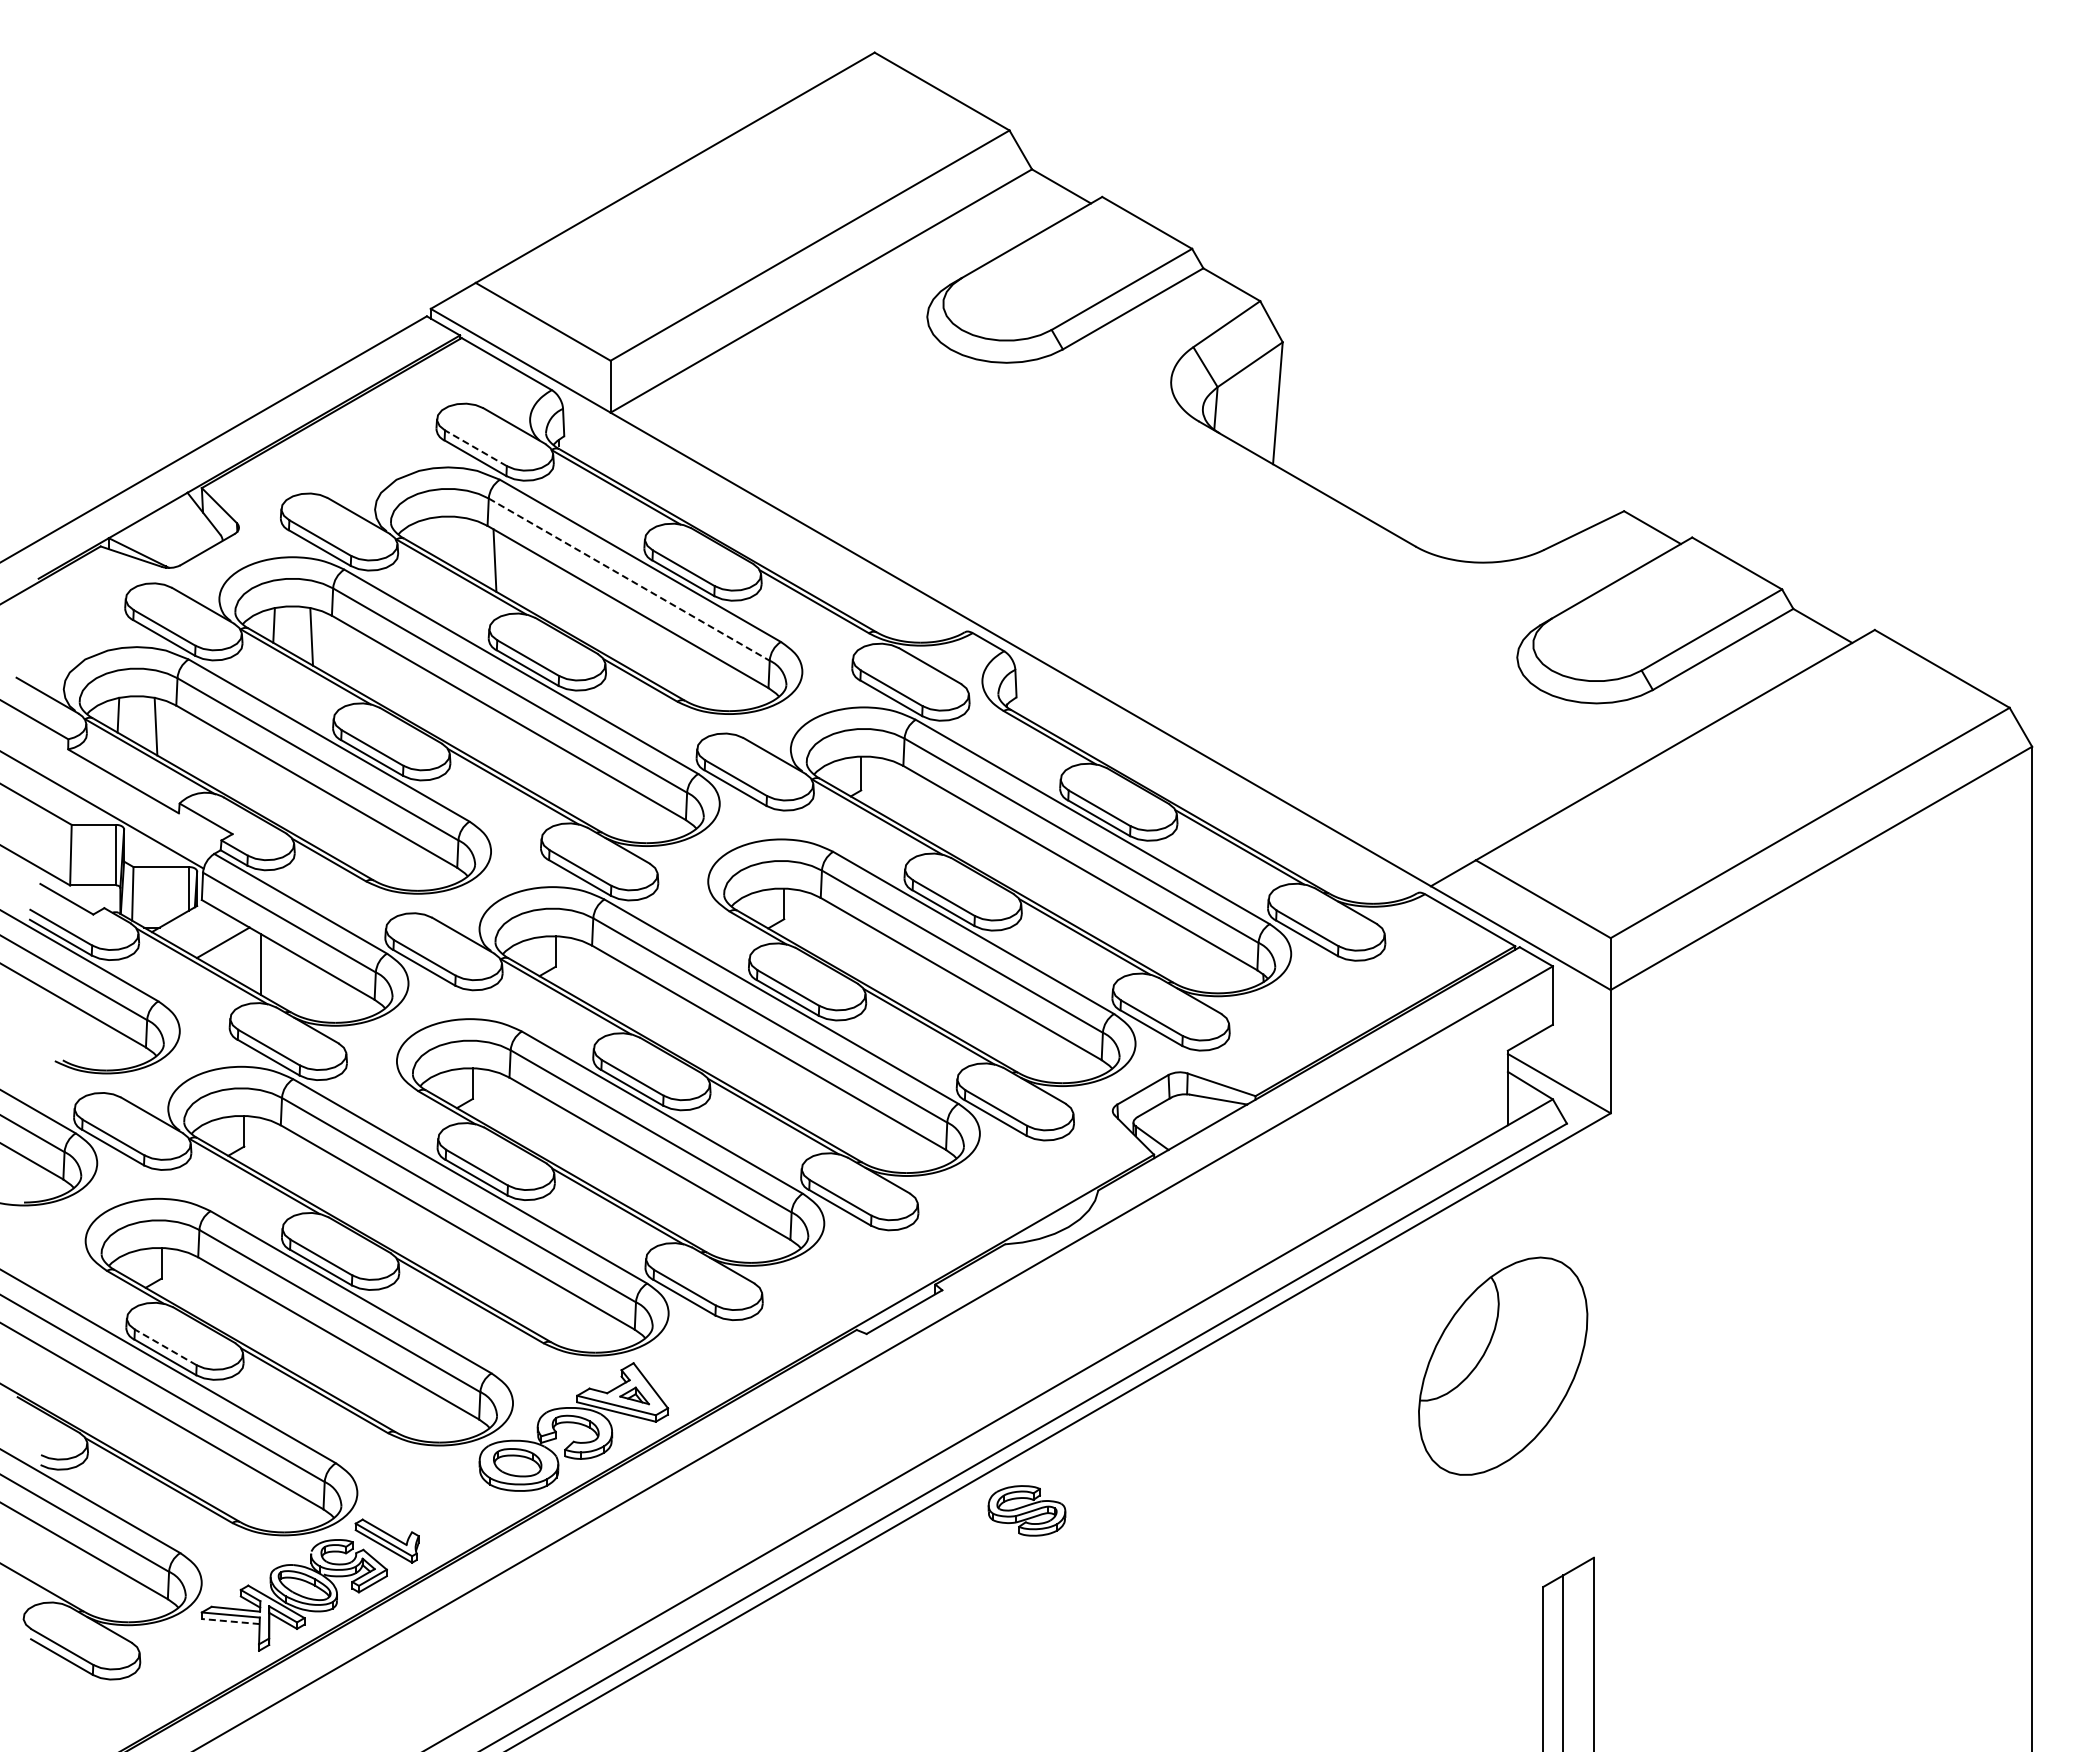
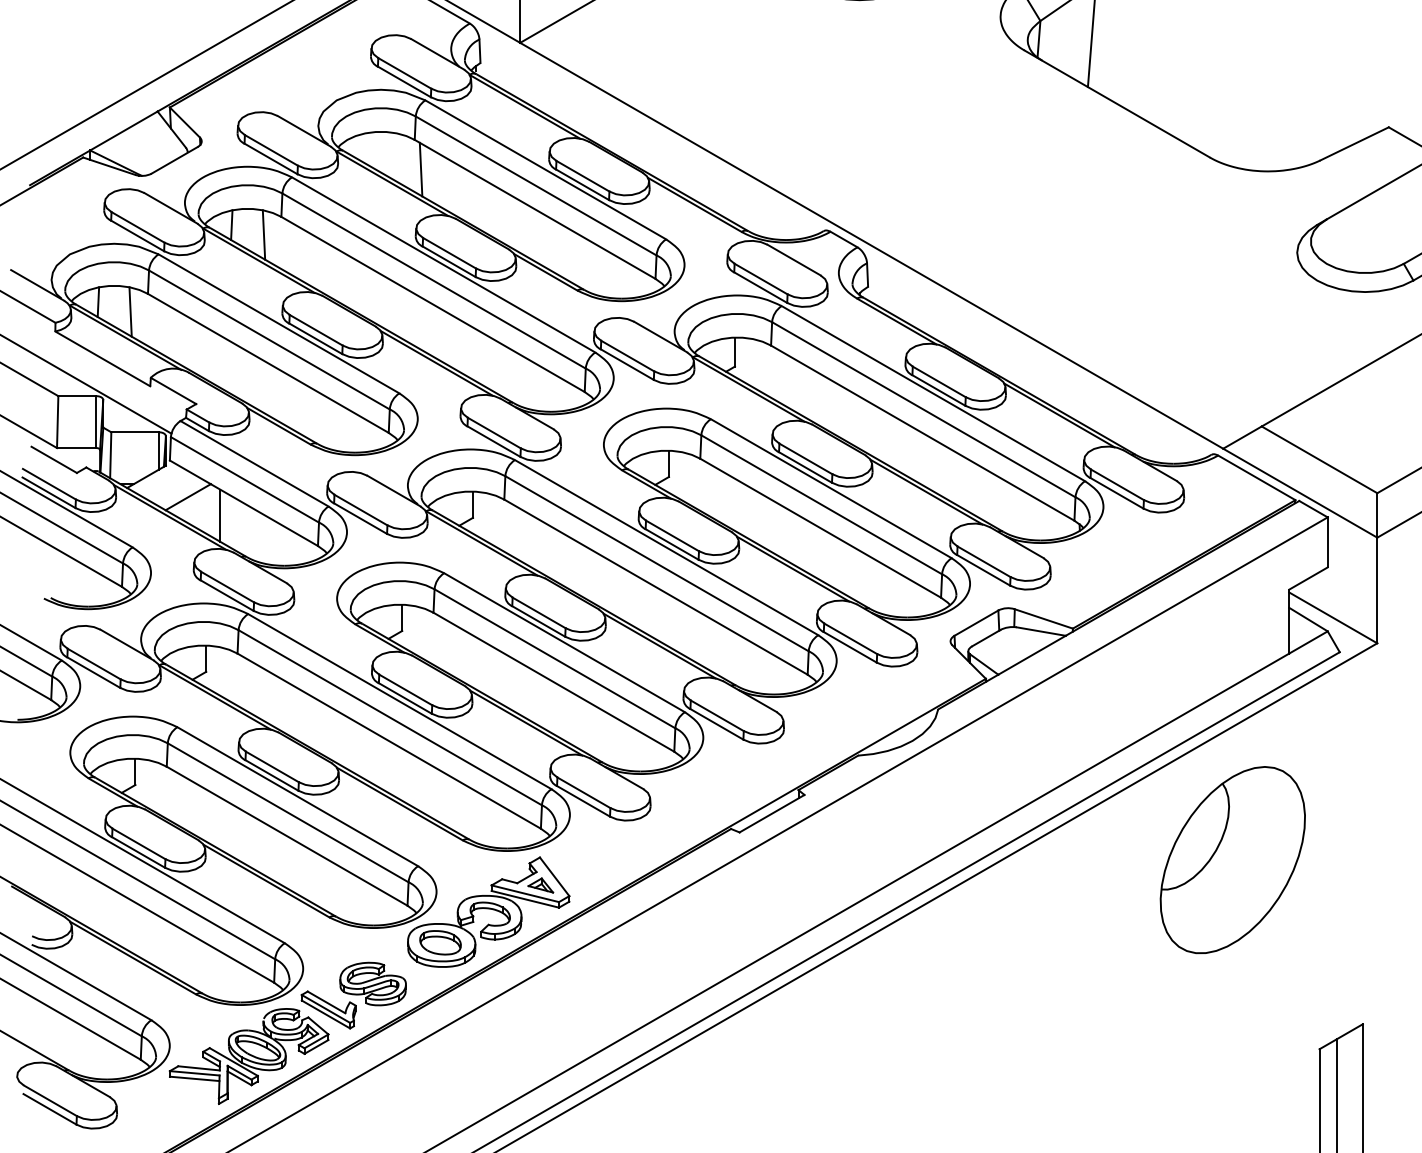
line: (475, 448) -> (404, 73), dashed -> solid
line: (629, 579) -> (536, 185), dashed -> solid
line: (165, 1347) -> (138, 844), dashed -> solid
part: (1503, 1365) -> (1233, 859), moved
part: (1026, 1510) -> (372, 983), moved
line: (230, 1621) -> (194, 1078), dashed -> solid

